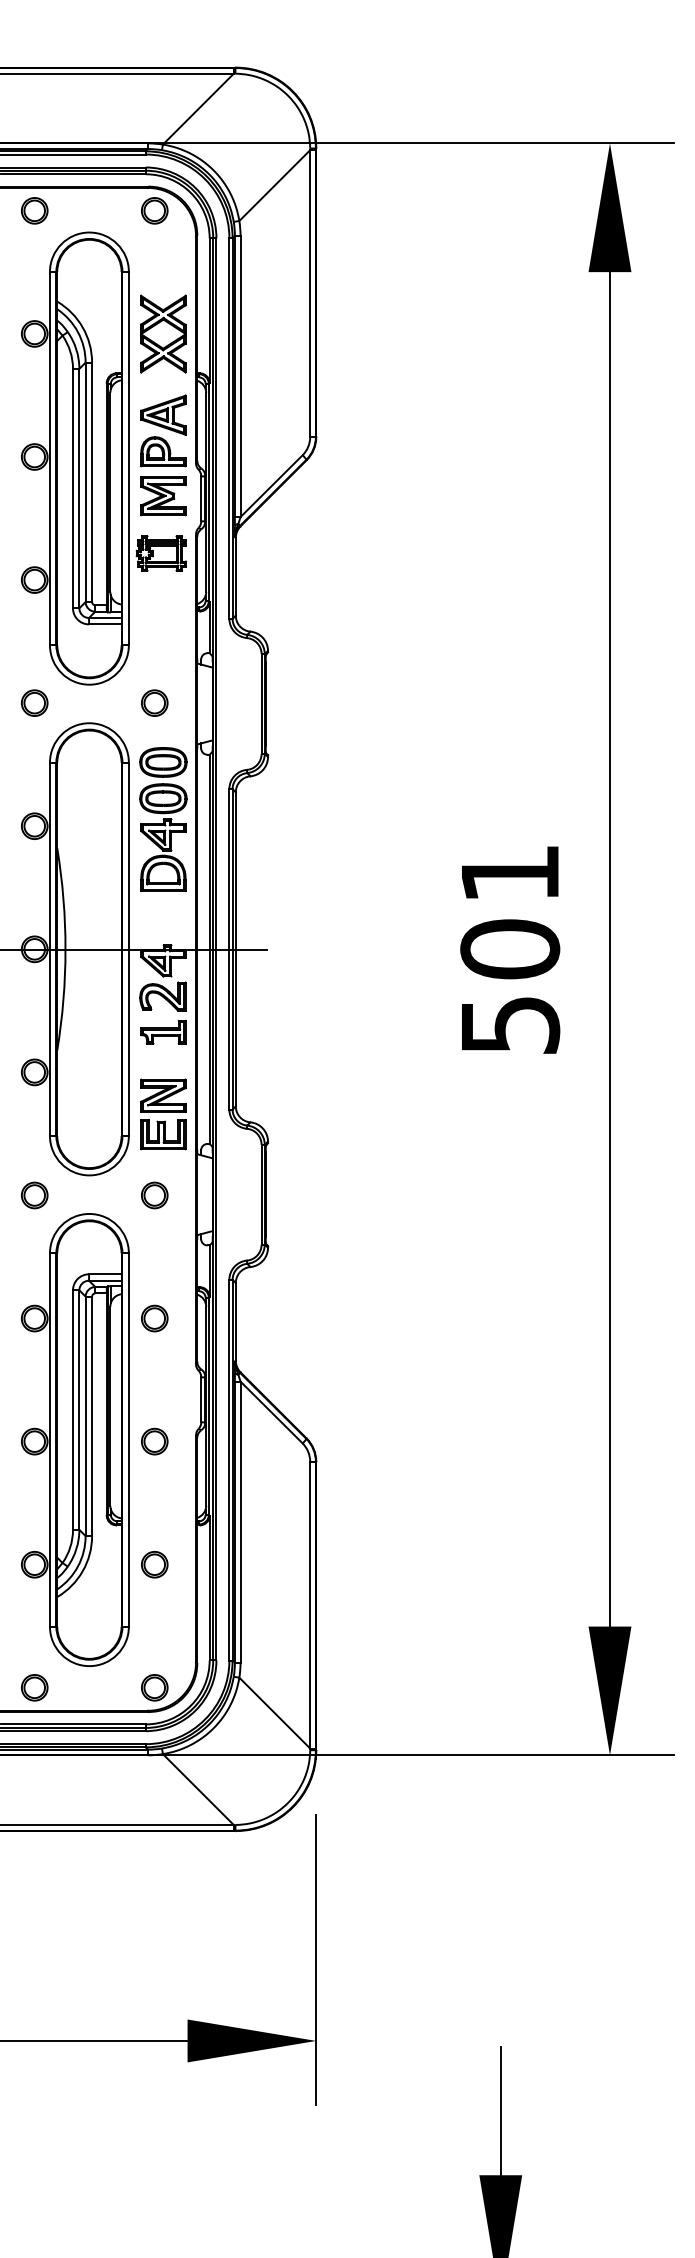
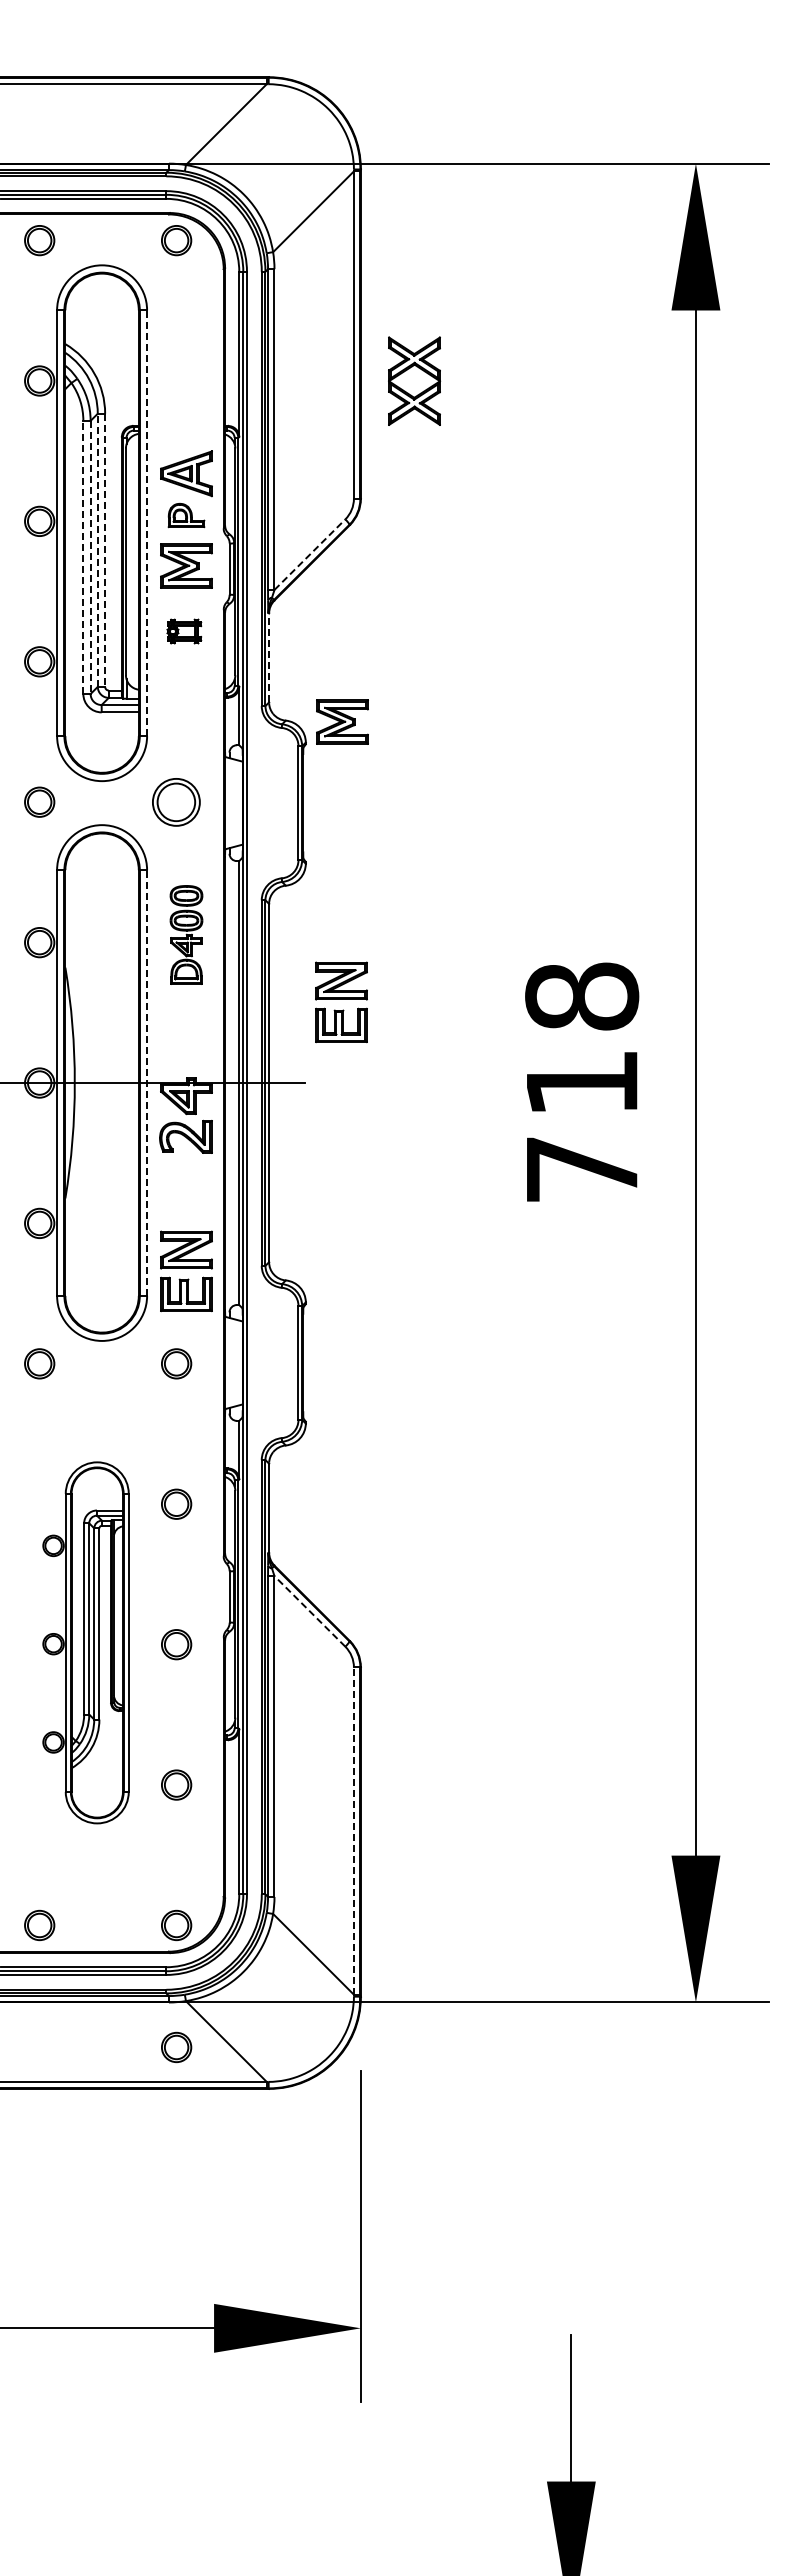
part: (163, 333) -> (414, 380), moved
part: (163, 451) -> (186, 515), size x0.7
line: (129, 458) -> (147, 523), solid -> dashed
line: (85, 482) -> (97, 550), solid -> dashed
line: (92, 482) -> (105, 550), solid -> dashed
line: (271, 486) -> (309, 554), solid -> dashed
line: (73, 488) -> (83, 557), solid -> dashed
line: (79, 488) -> (90, 557), solid -> dashed
part: (161, 553) -> (184, 631), size x0.6
line: (236, 576) -> (269, 657), solid -> dashed
part: (300, 632) -> (342, 721), added
part: (154, 702) -> (176, 801), size x1.6
part: (163, 819) -> (186, 934), size x0.6
part: (299, 878) -> (341, 1002), added
text: (510, 948) -> (582, 1082), 501 -> 718
line: (129, 949) -> (147, 1083), solid -> dashed
part: (163, 1032) -> (186, 1177), removed
line: (271, 1412) -> (309, 1611), solid -> dashed
part: (74, 1439) -> (85, 1642), size x0.7
line: (309, 1605) -> (353, 1831), solid -> dashed
part: (154, 1794) -> (176, 2047), added

